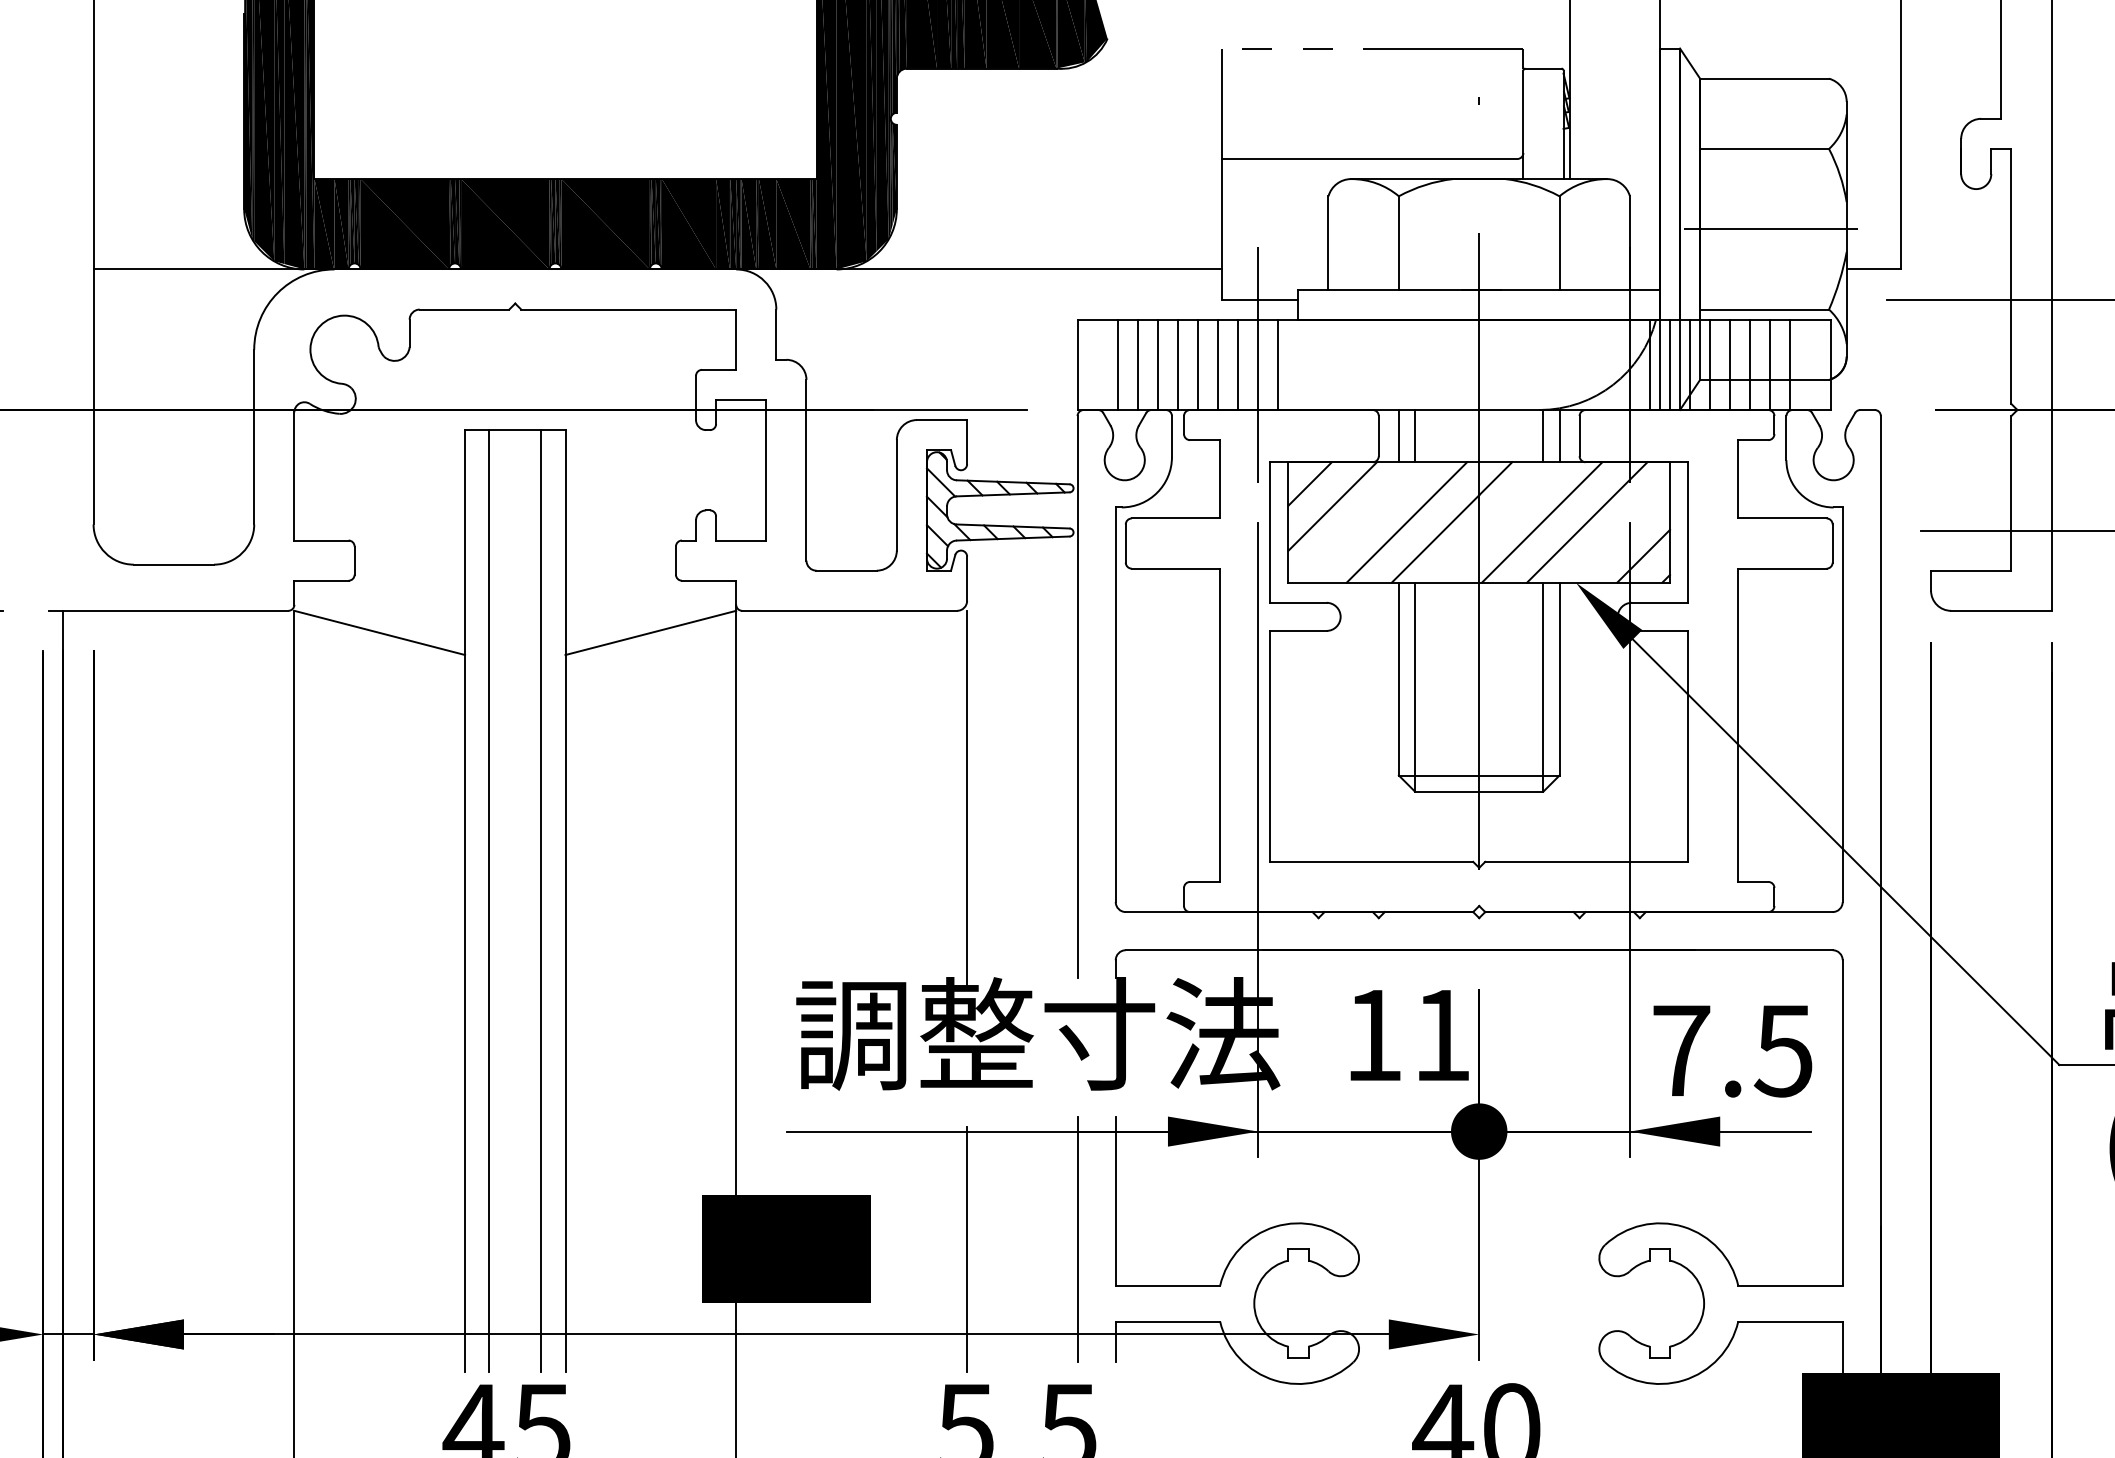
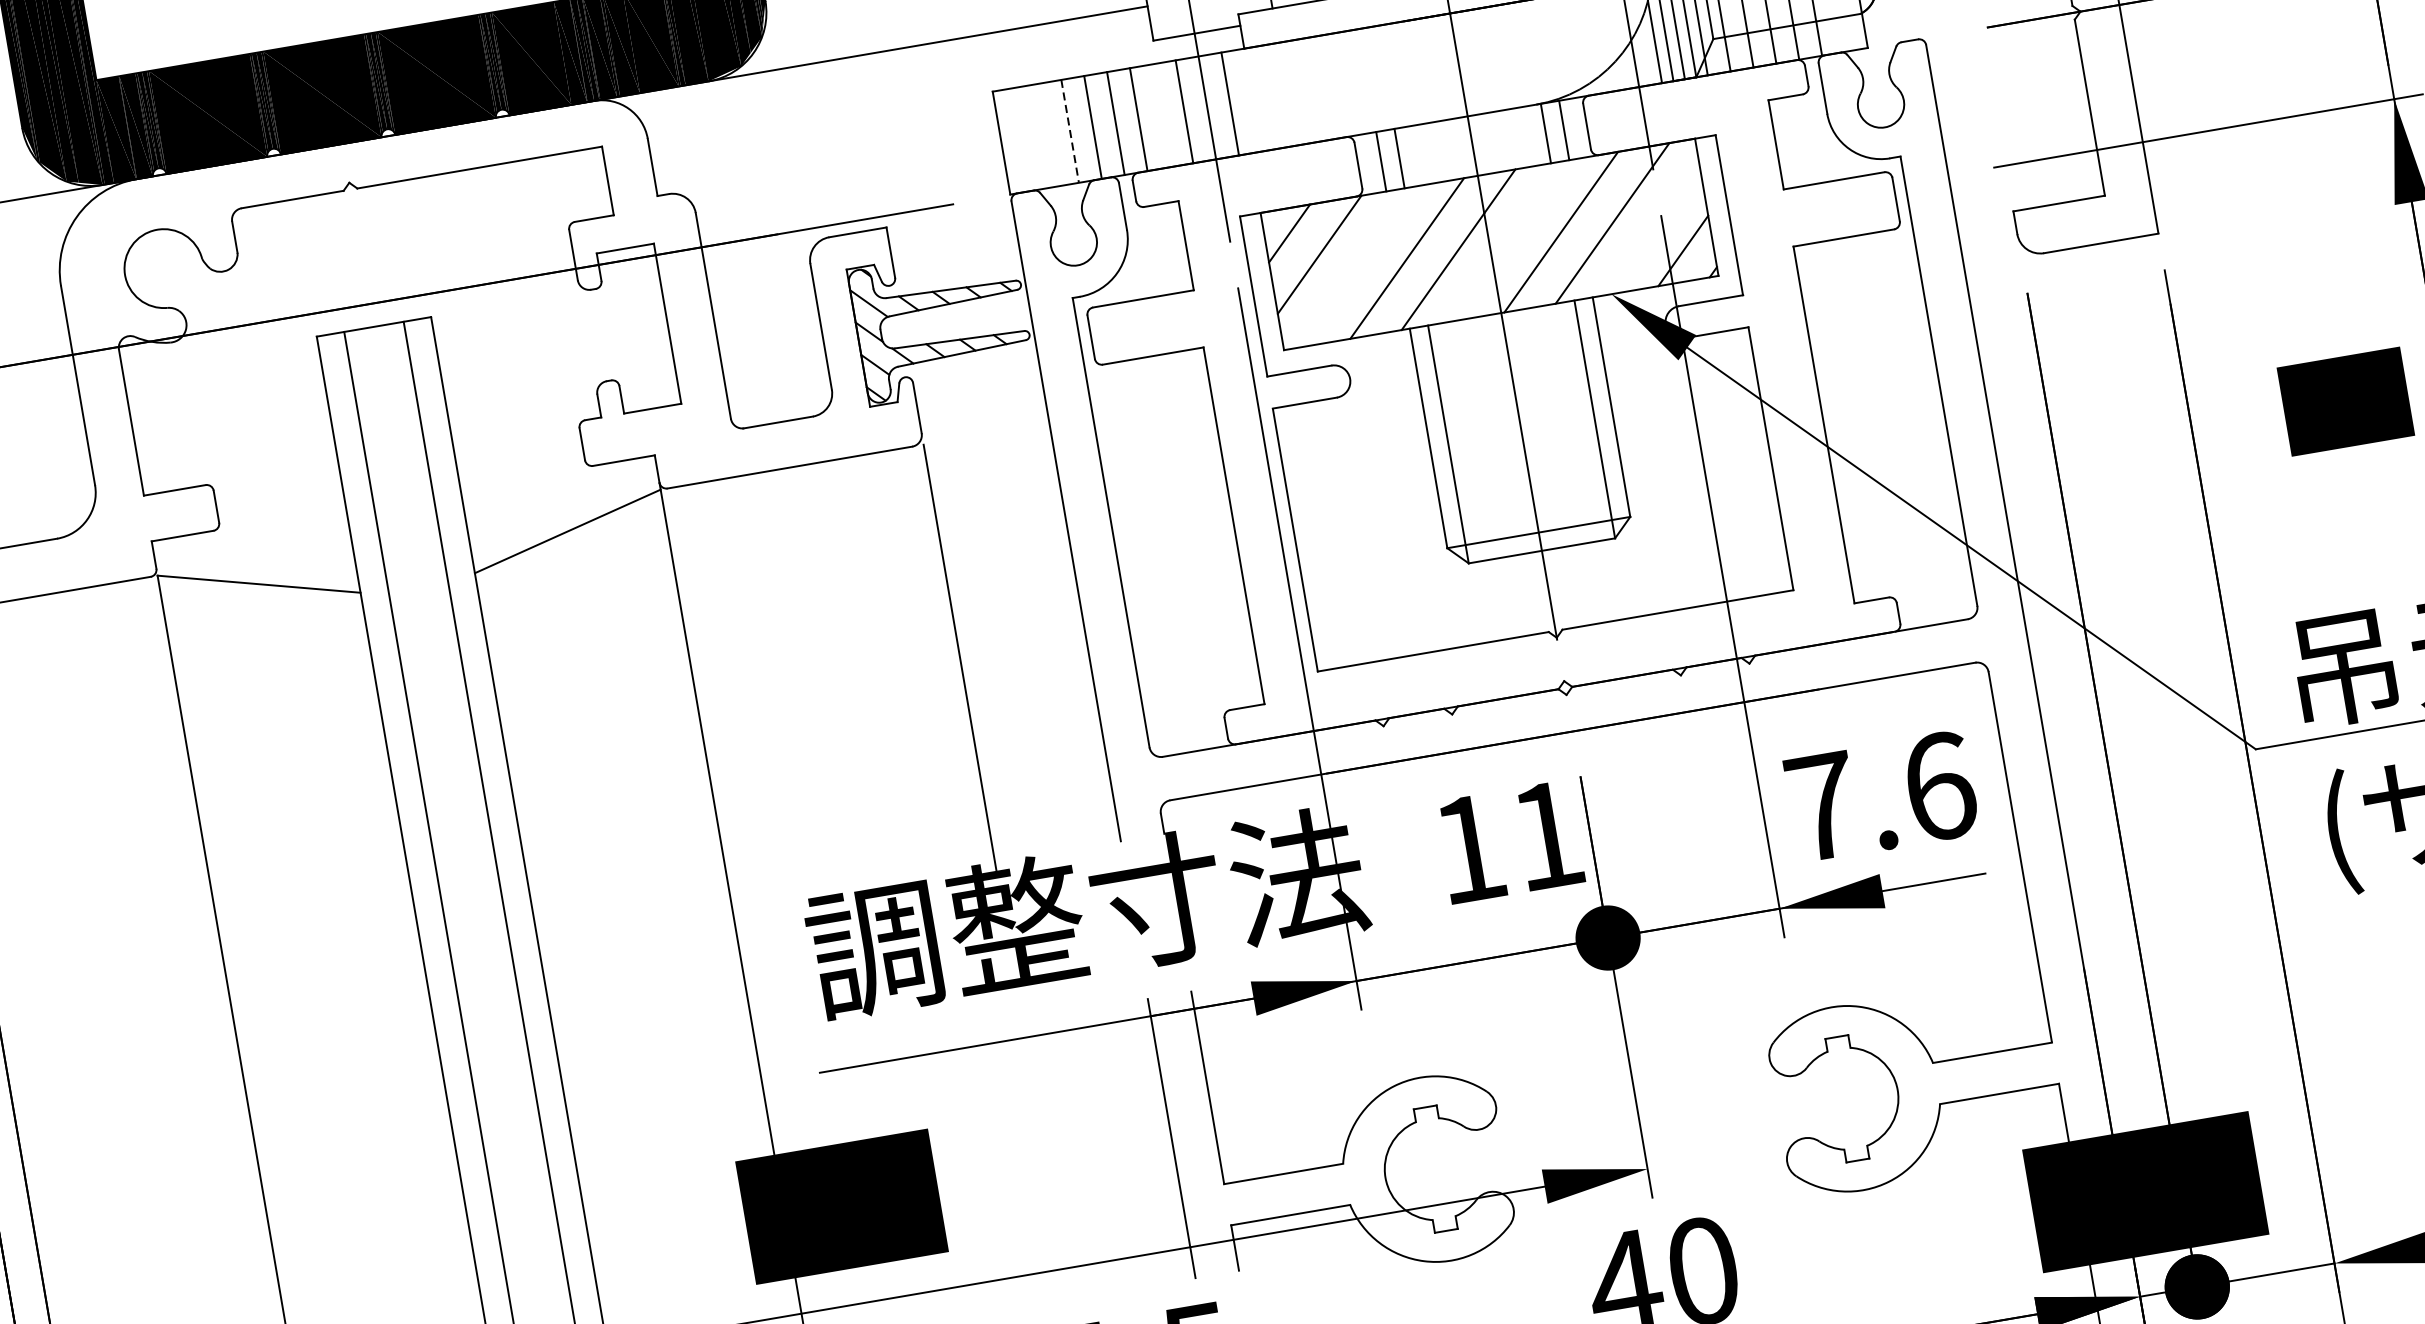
line: (1117, 364) -> (1046, 134), removed
line: (1218, 364) -> (1161, 115), removed
line: (1137, 365) -> (1069, 132), solid -> dashed
text: (1783, 1050) -> (1938, 786), 7.5 -> 7.6
line: (967, 1248) -> (1048, 1170), removed

